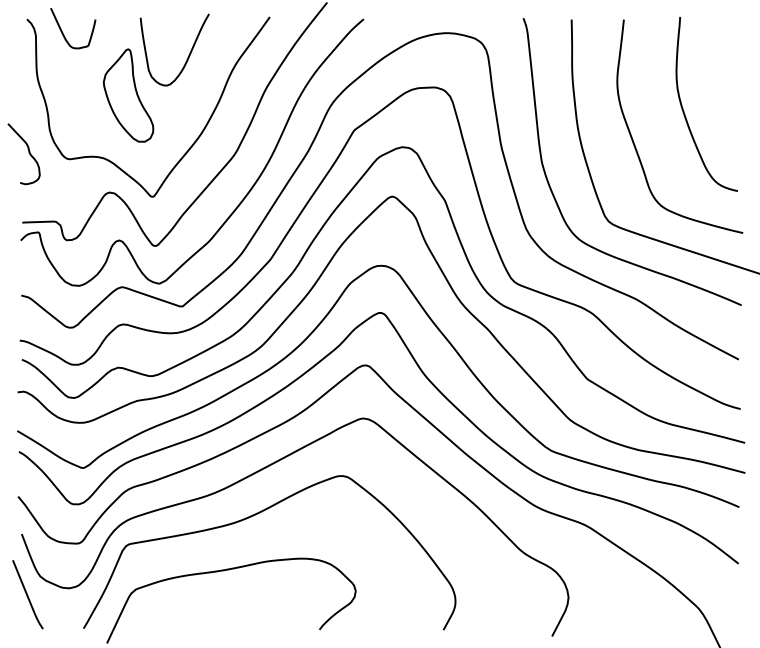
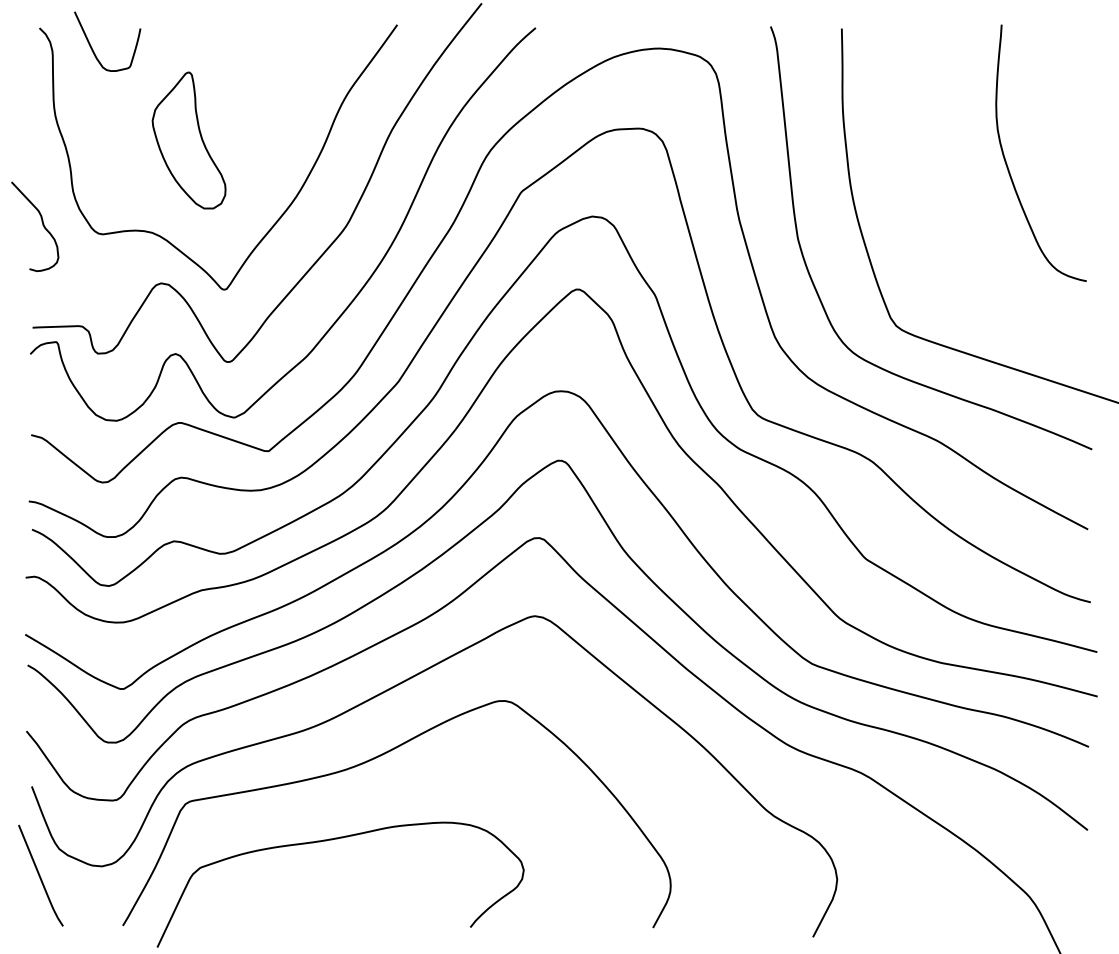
curve: (188, 55) -> (277, 81), removed
curve: (635, 144) -> (935, 212), removed

